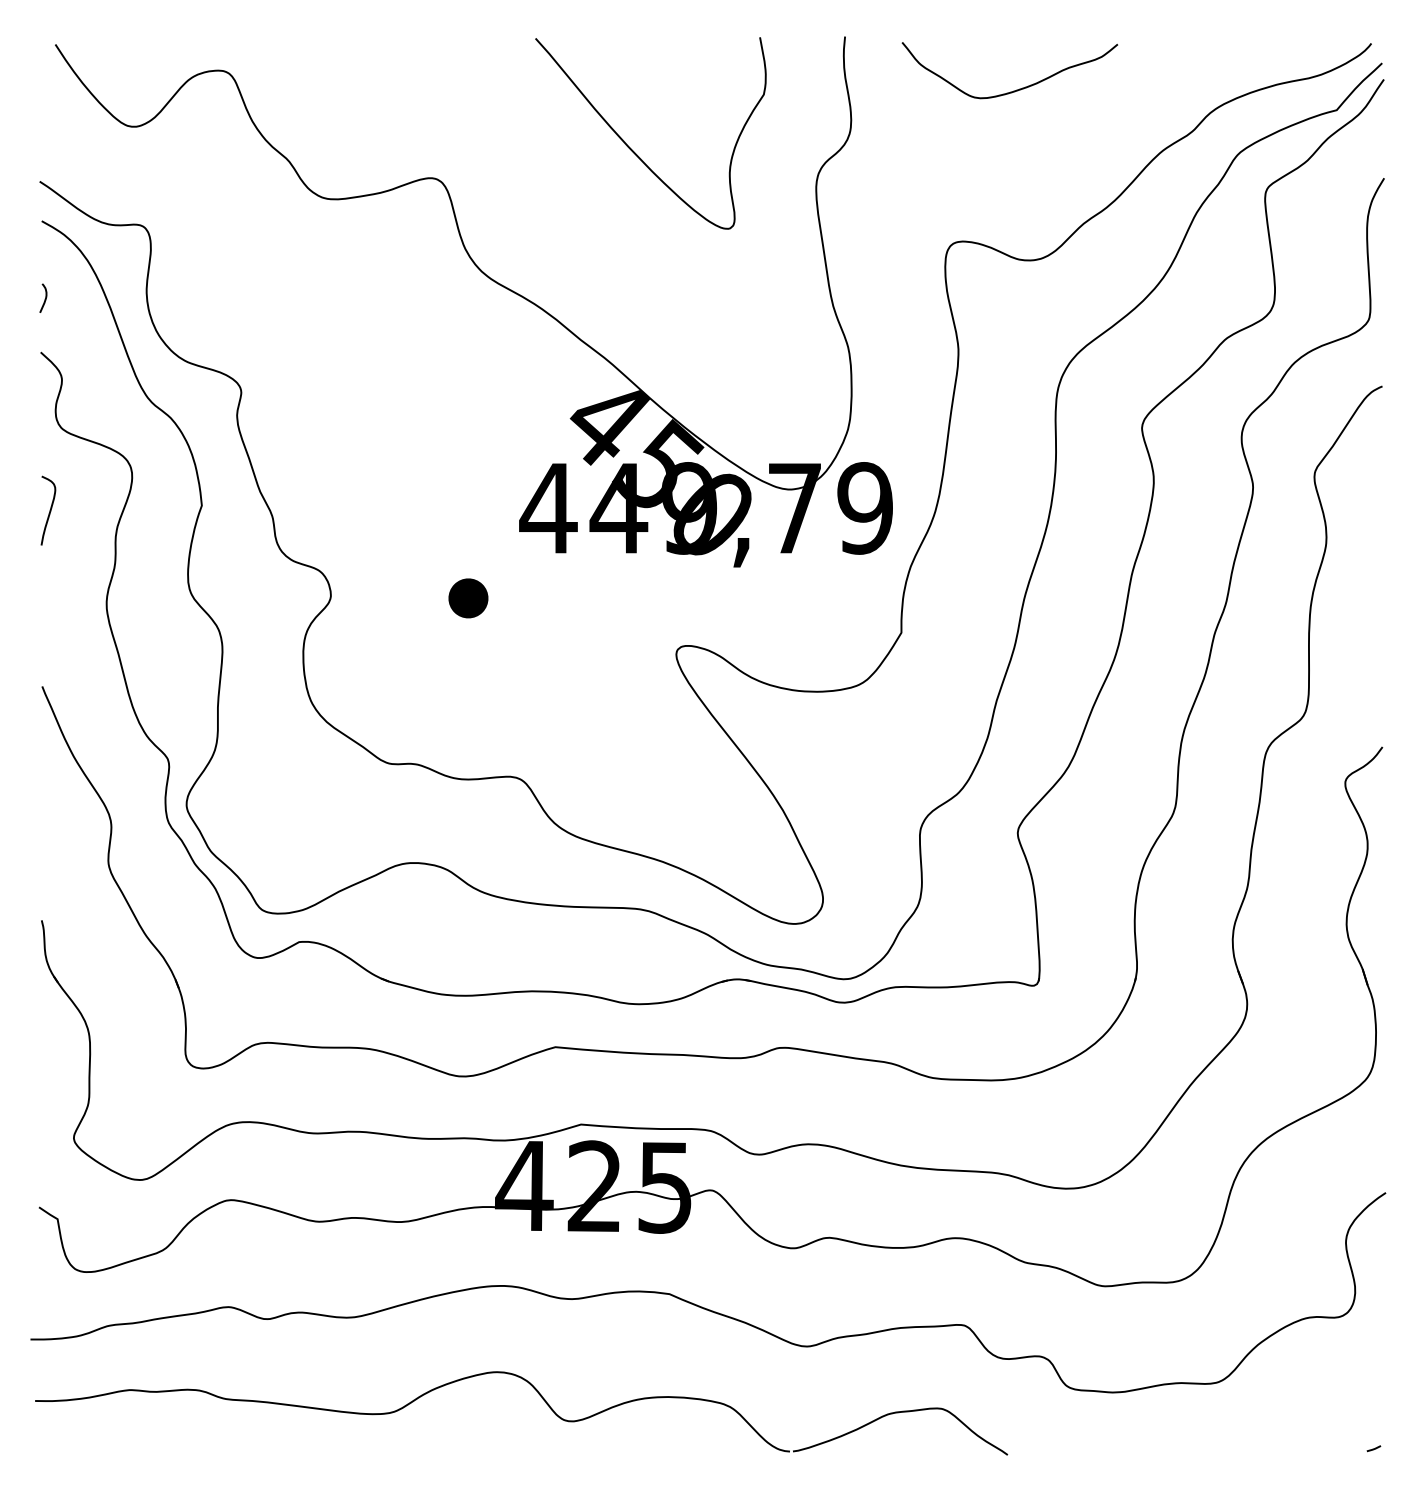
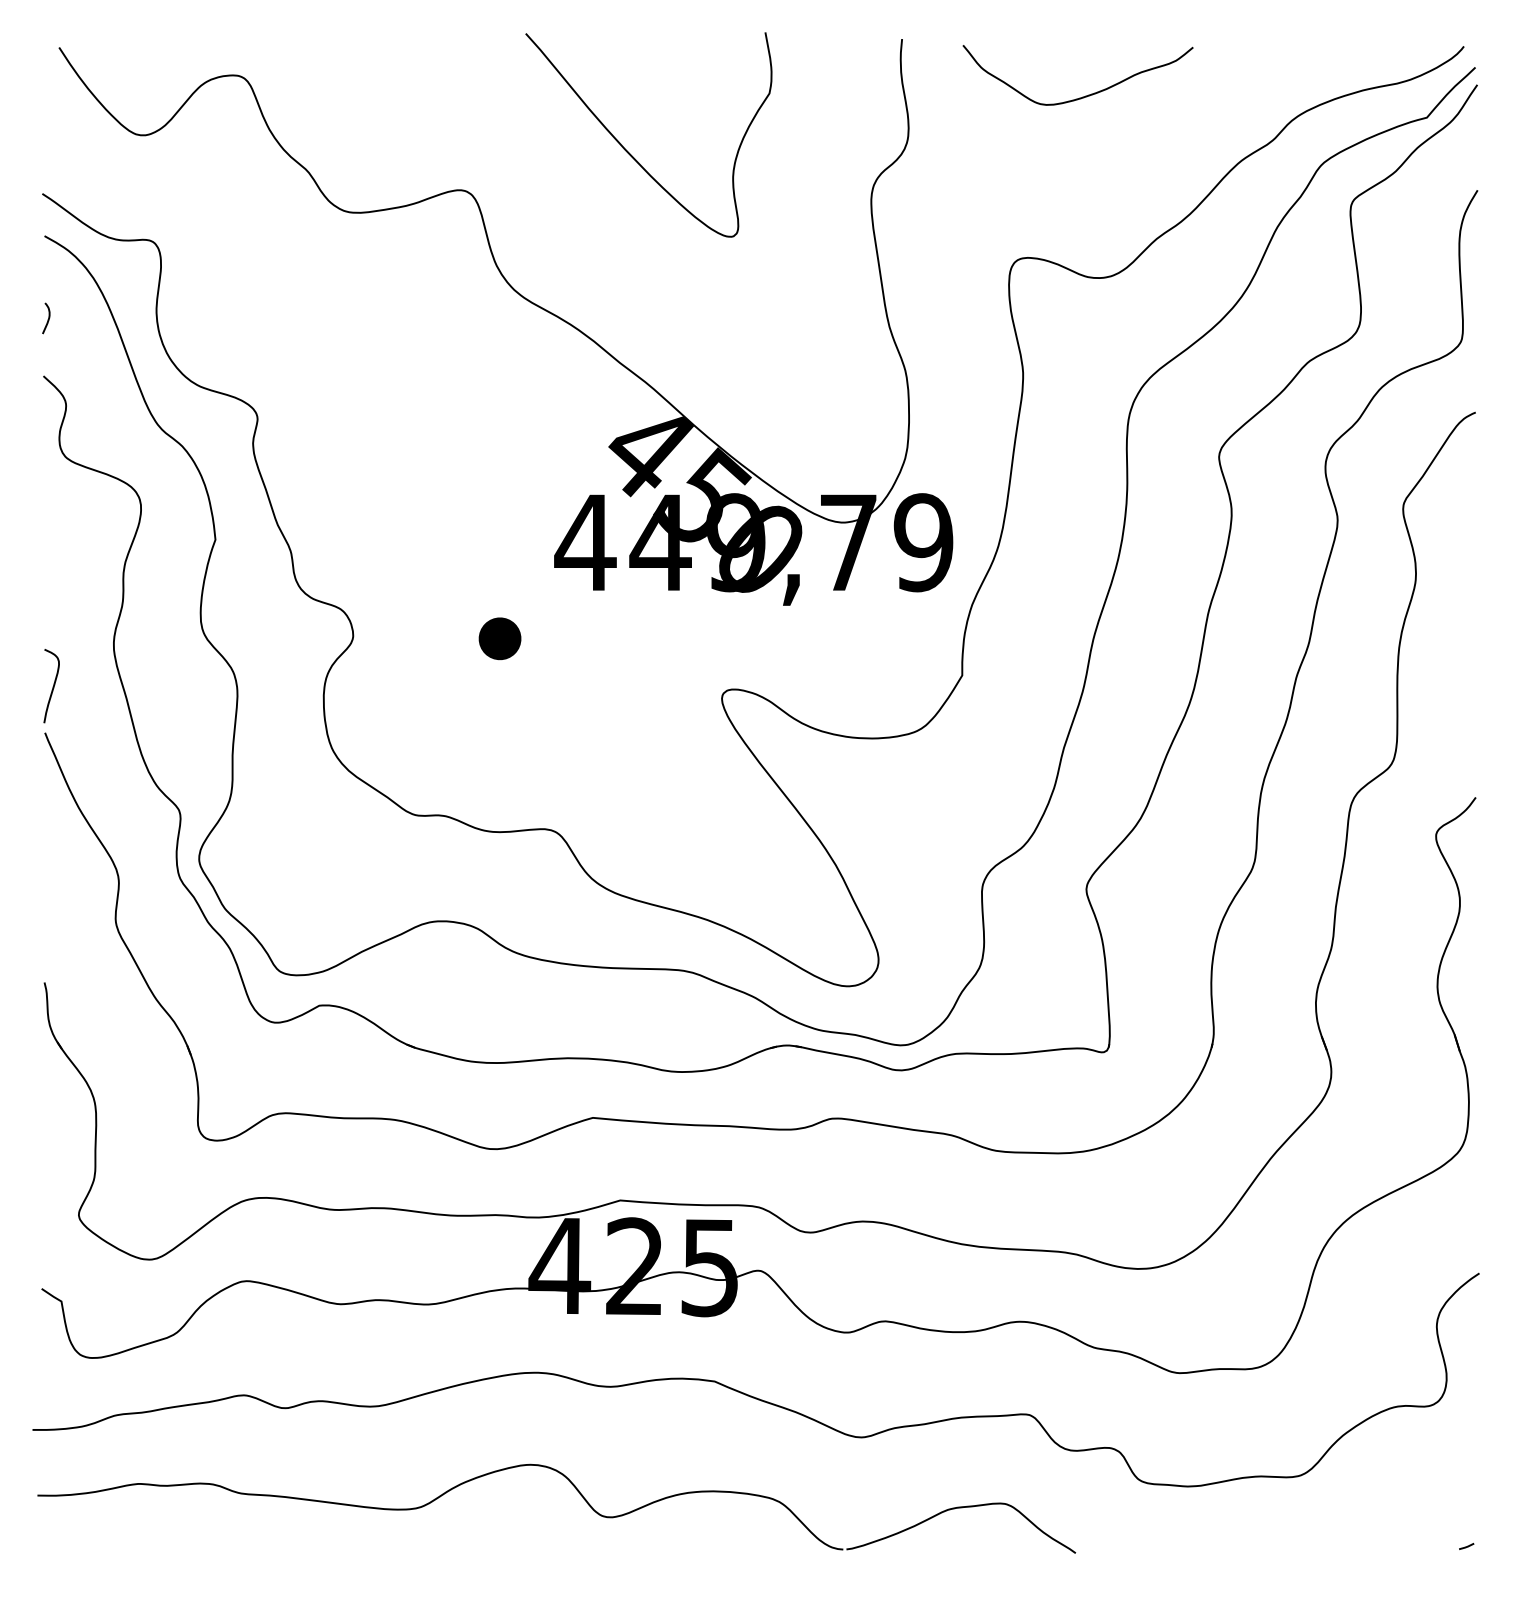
curve: (633, 150) -> (630, 153), moved
curve: (49, 510) -> (52, 685), moved

